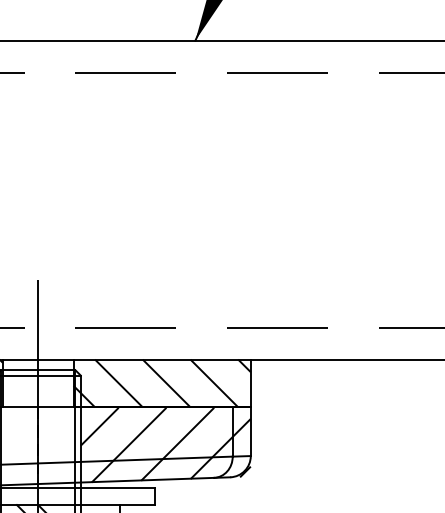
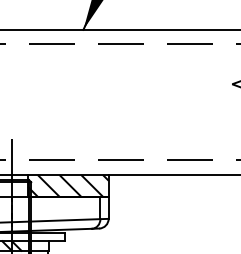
hatch: (164, 444) -> (69, 213), removed

